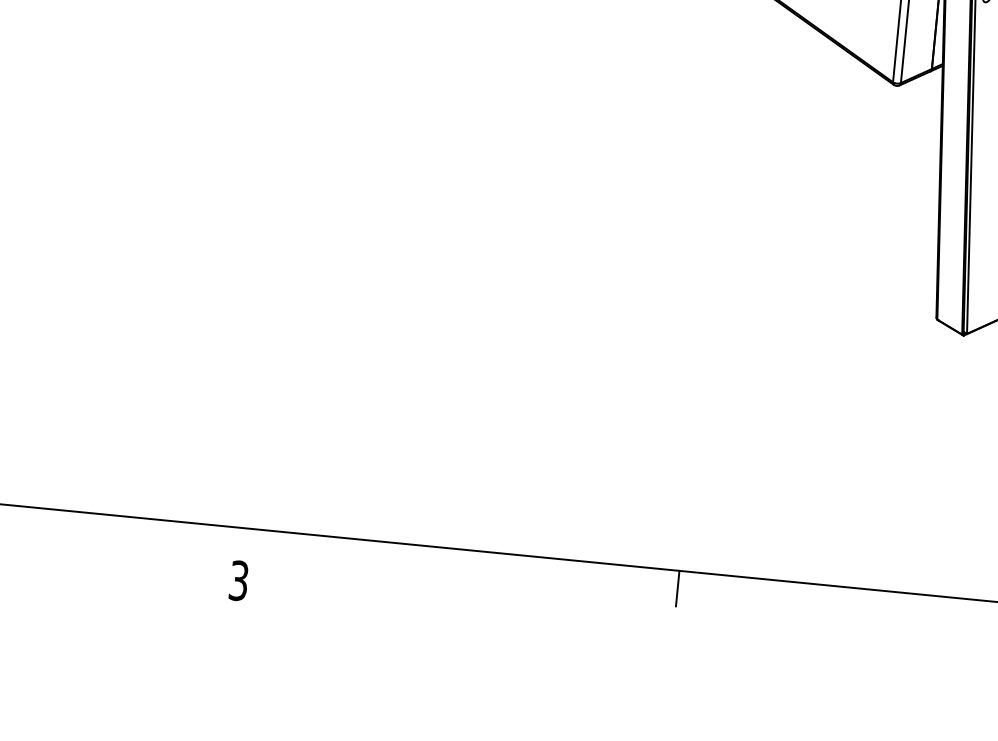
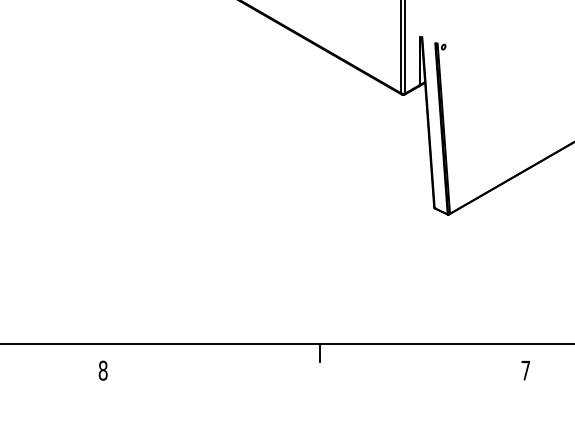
text: (237, 580) -> (102, 370), 3 -> 8

